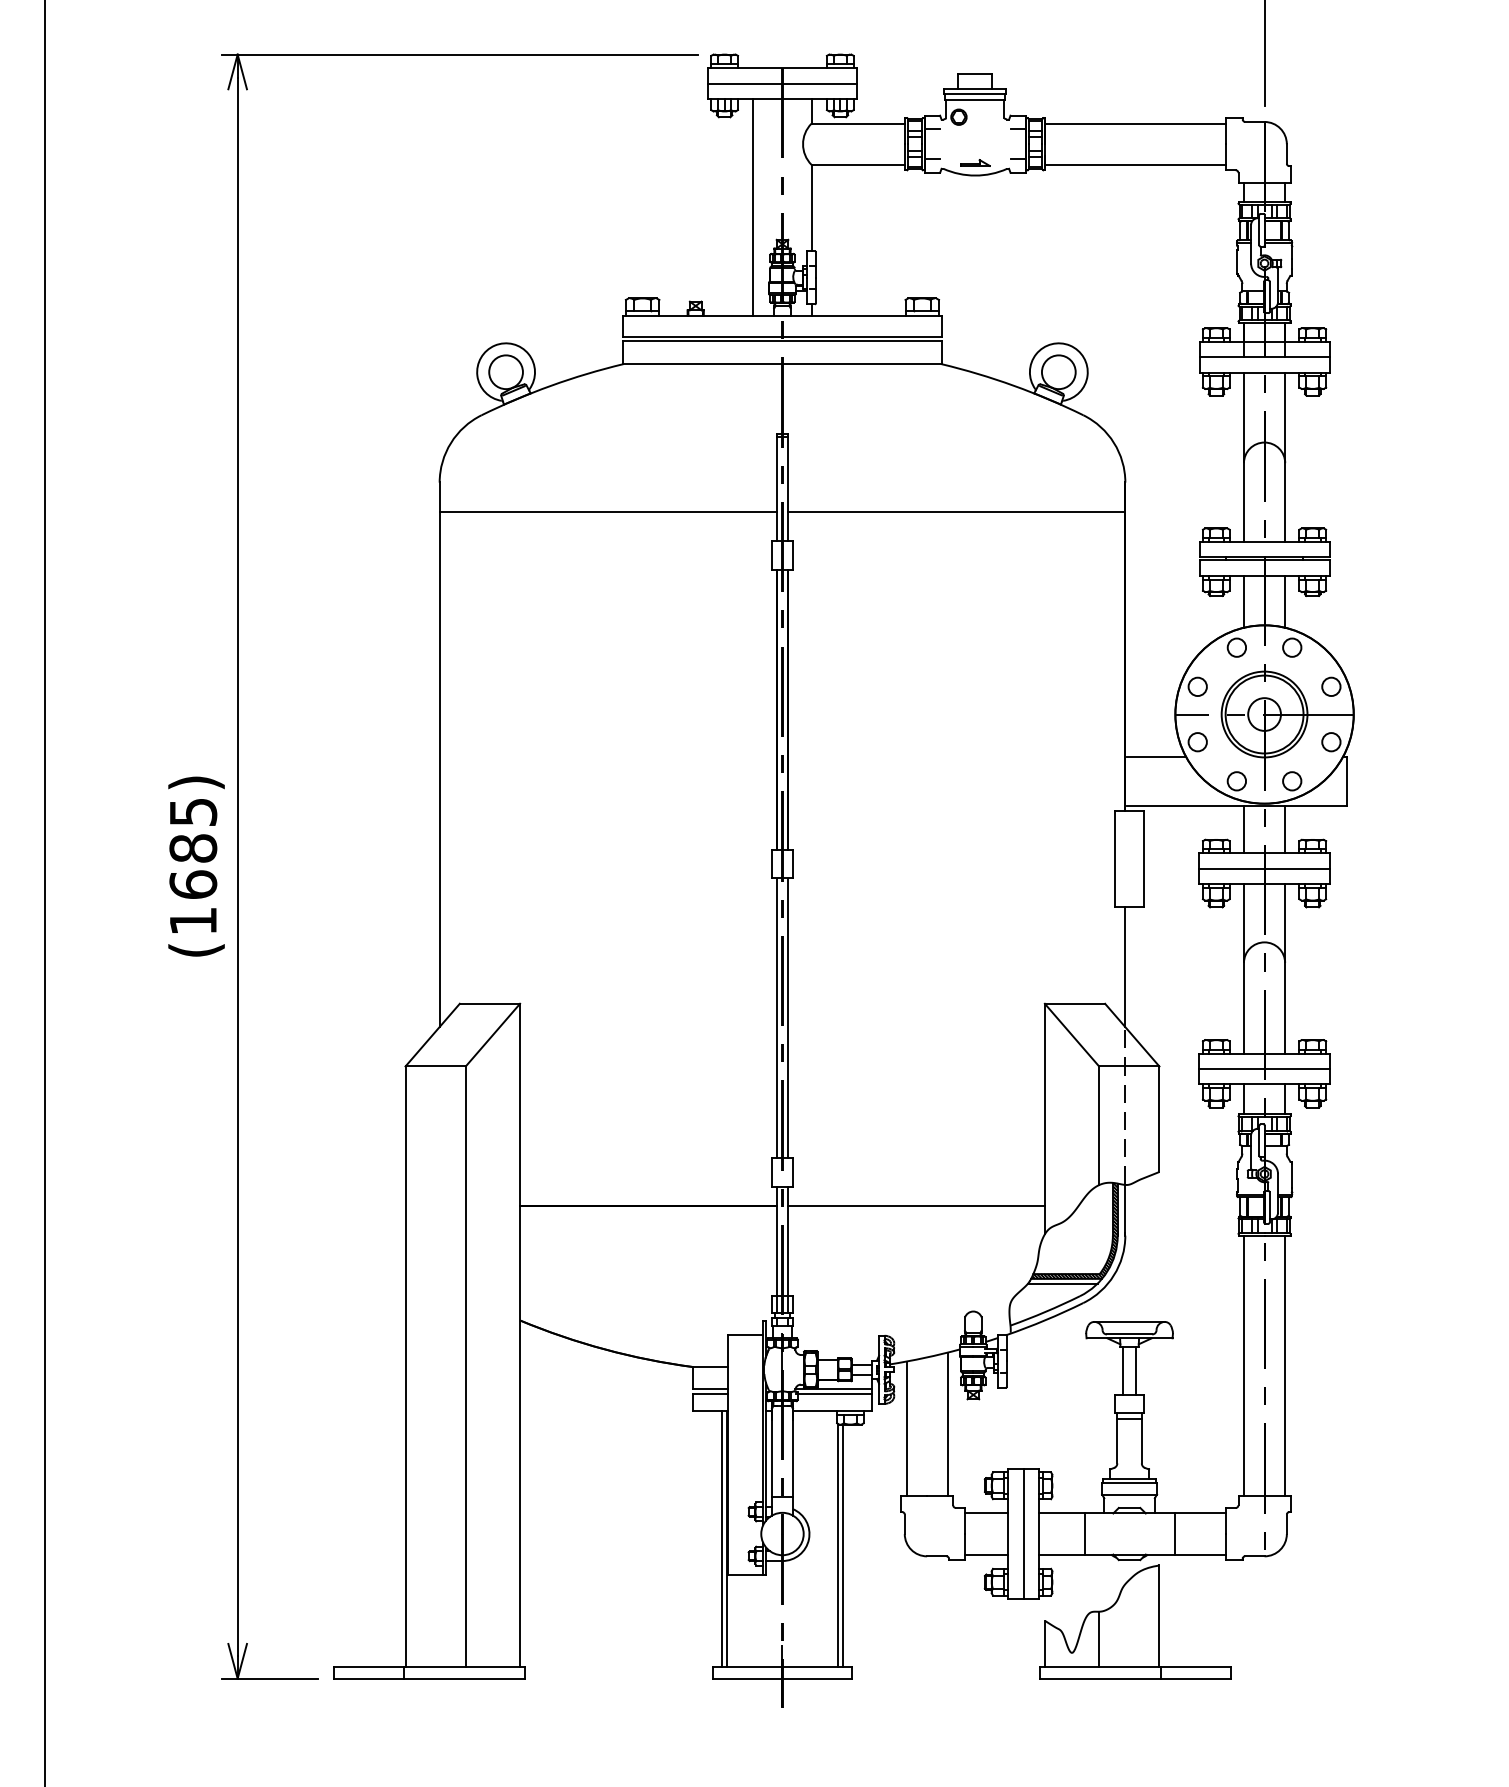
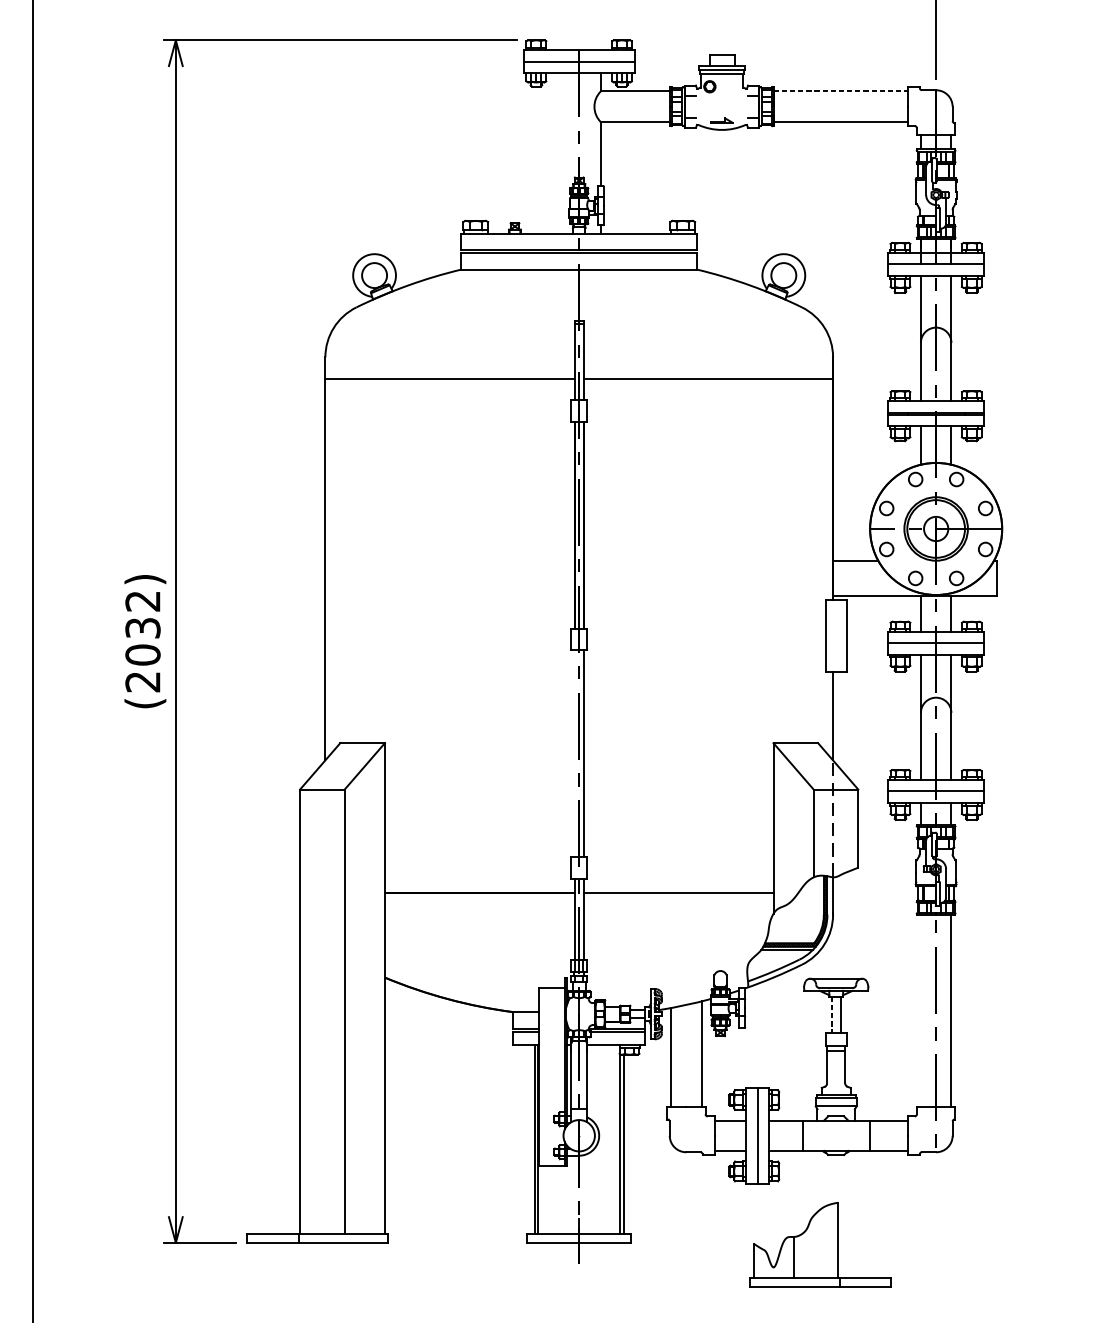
line: (1135, 123) -> (840, 91), solid -> dashed
line: (753, 206) -> (557, 152), removed
text: (193, 867) -> (143, 642), (1685) -> (2032)
line: (776, 1018) -> (574, 754), removed
line: (1243, 1365) -> (920, 1010), removed
line: (1123, 1371) -> (831, 1015), solid -> dashed
part: (1135, 1621) -> (820, 1244), moved

